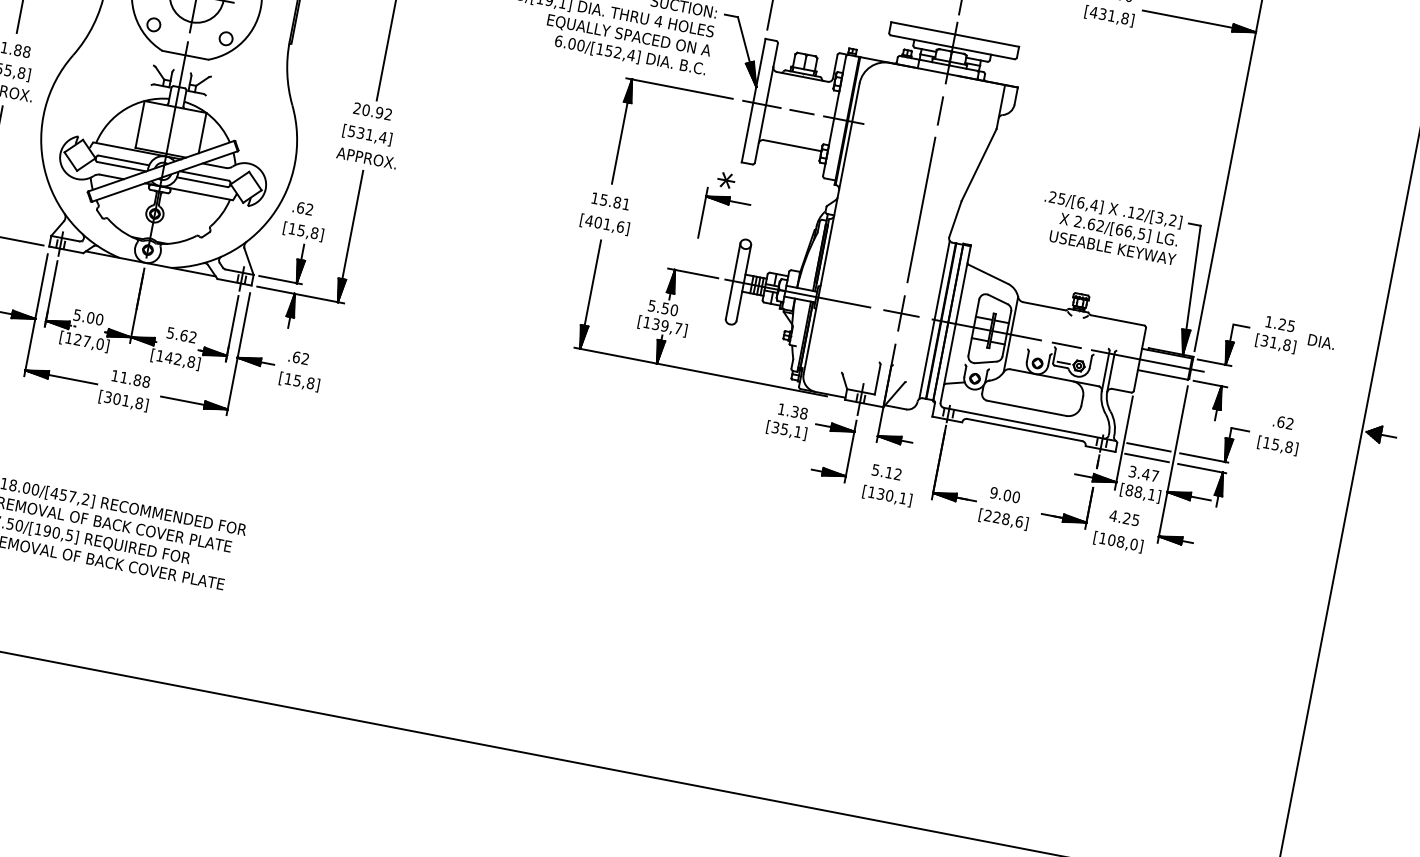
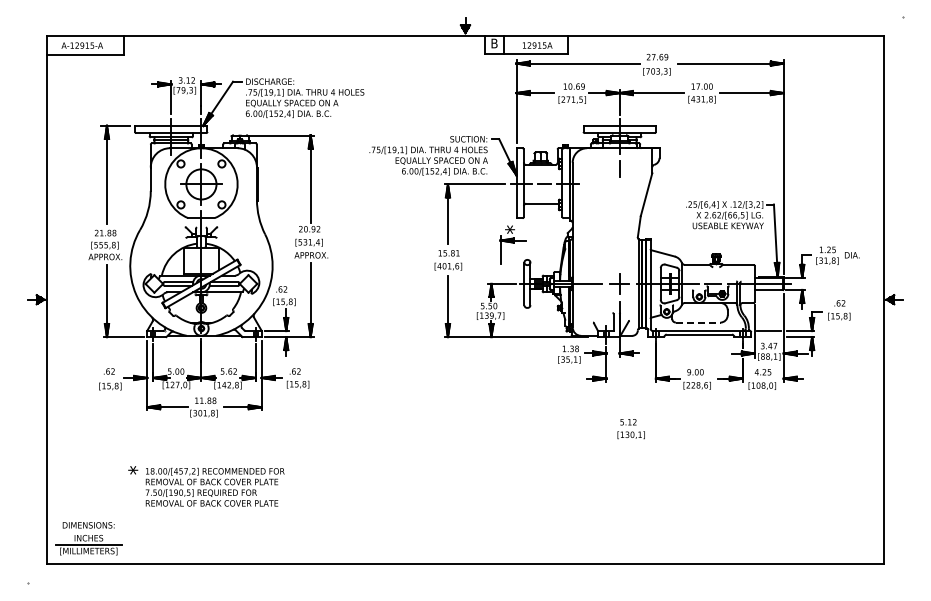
line: (920, 210) -> (619, 225), removed
line: (1027, 408) -> (698, 322), solid -> dashed
line: (1145, 458) -> (768, 337), removed
text: (887, 485) -> (630, 429), moved

